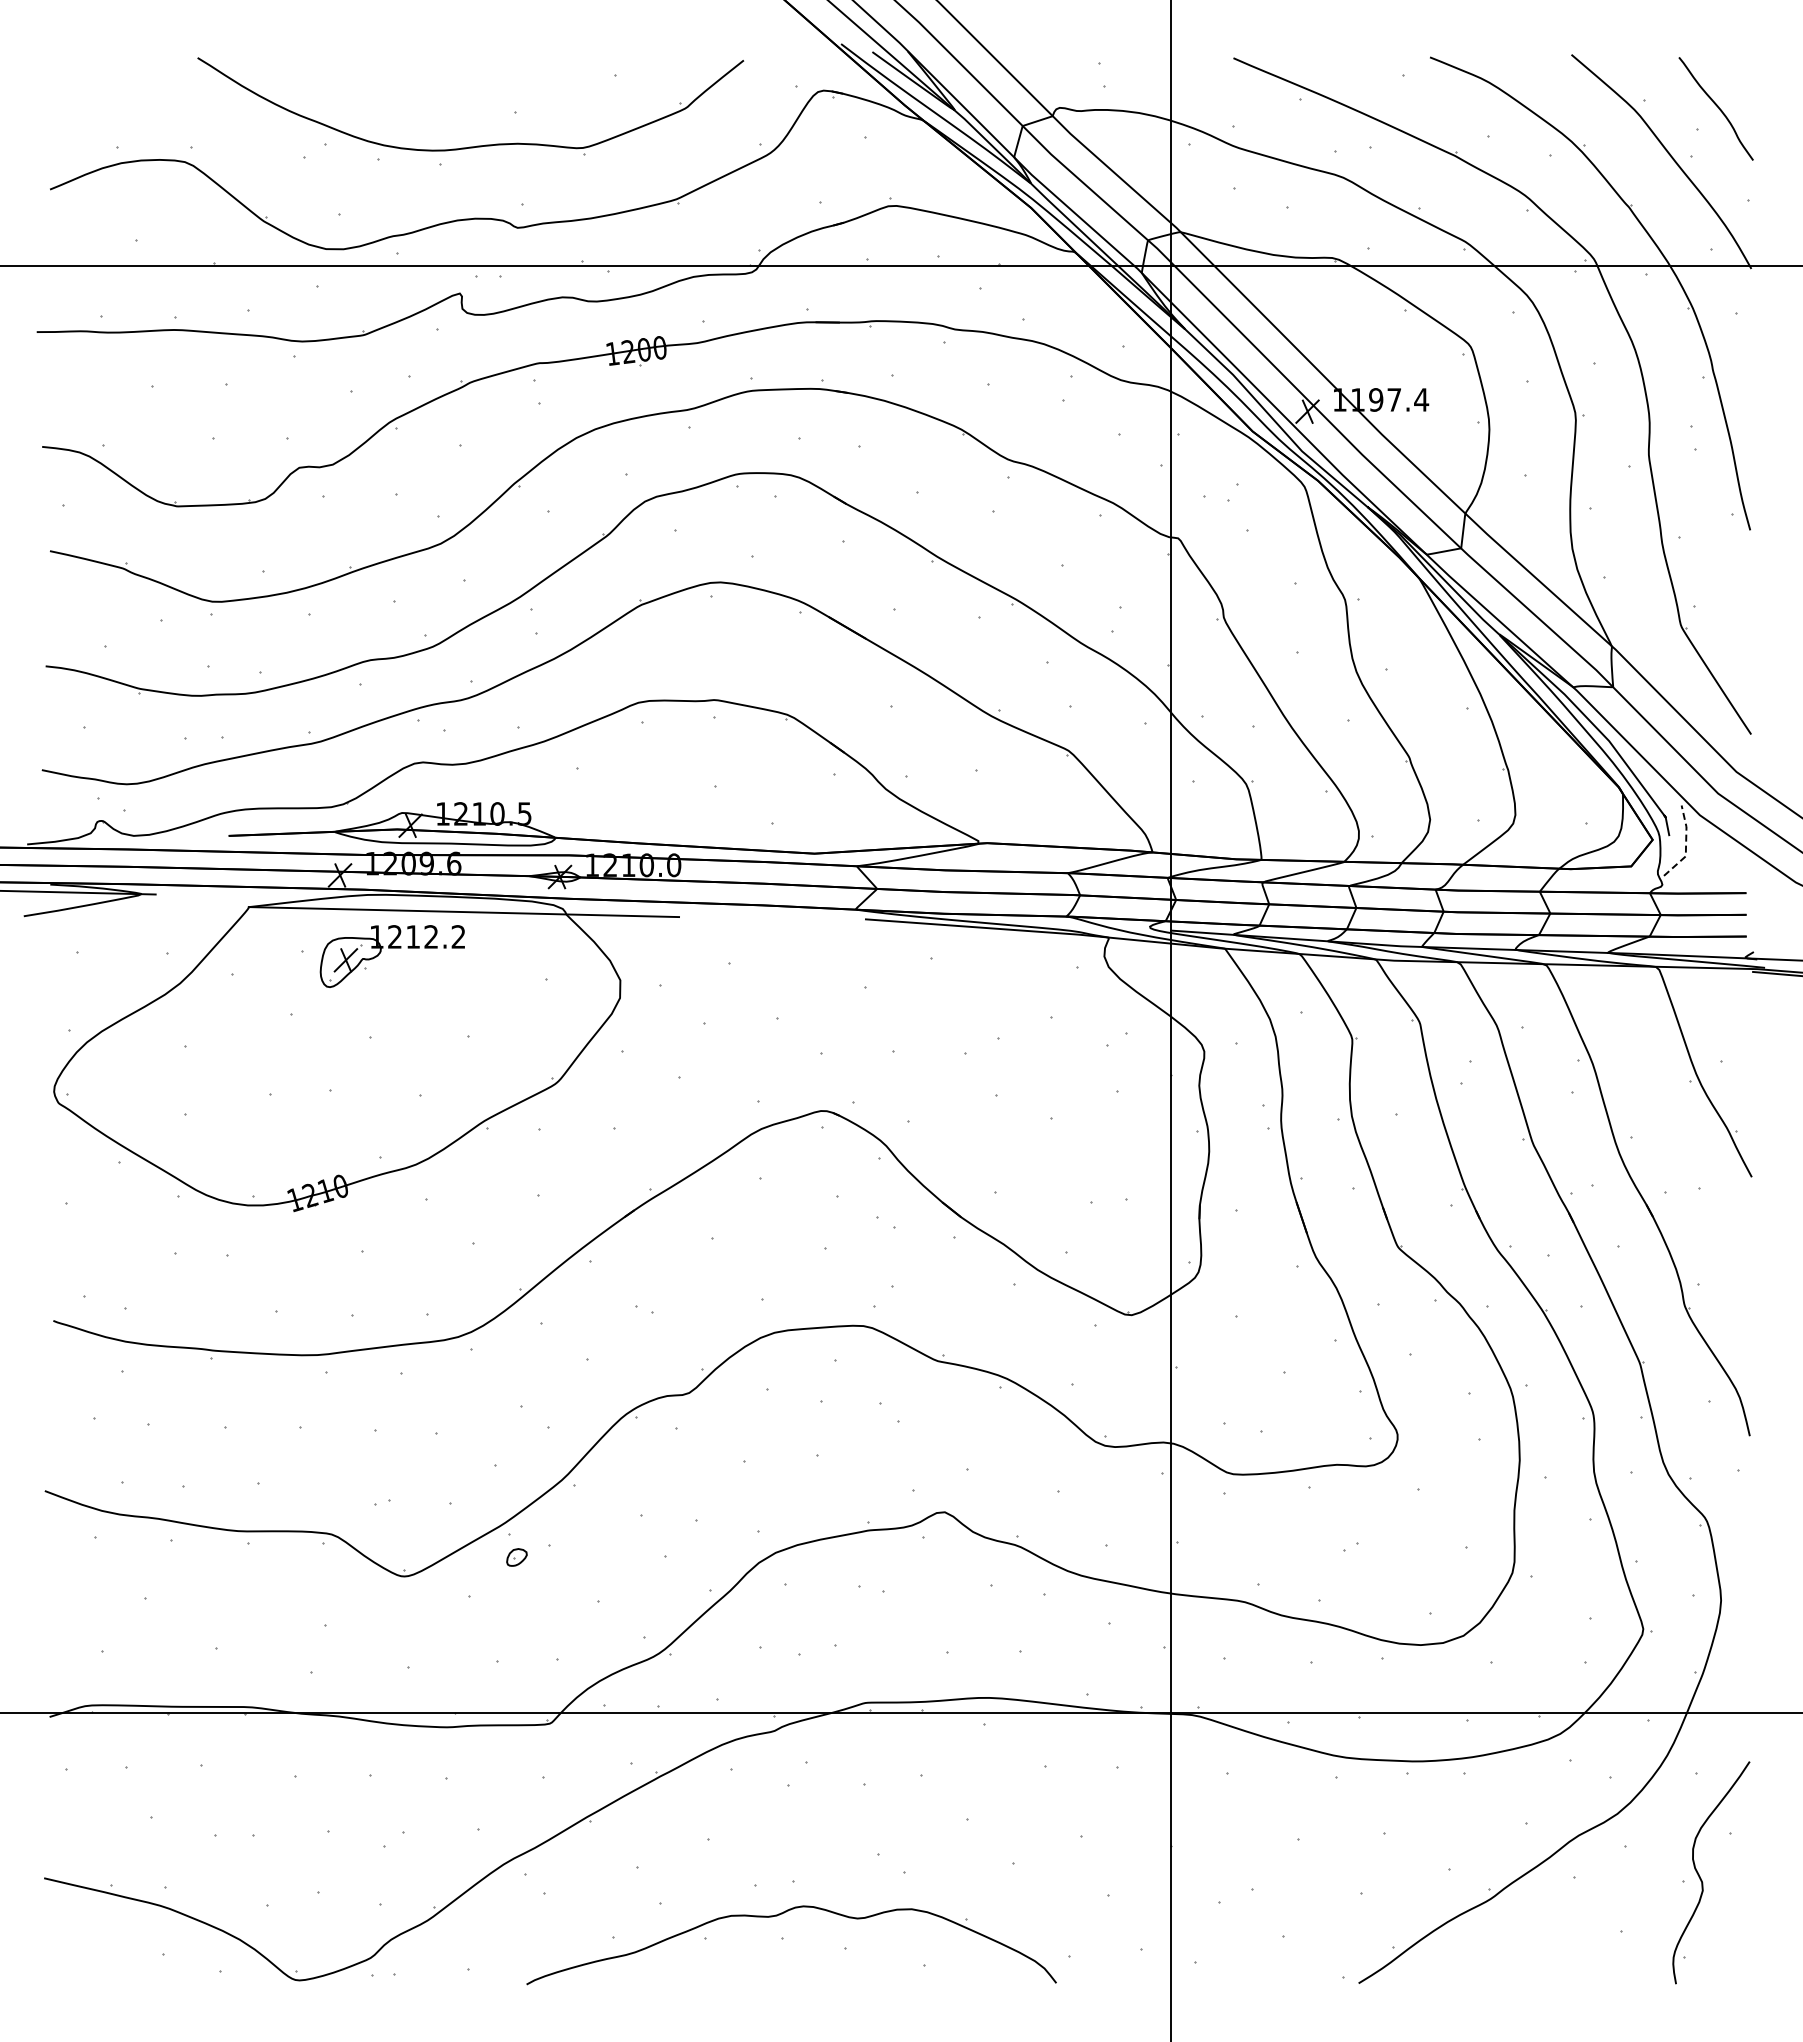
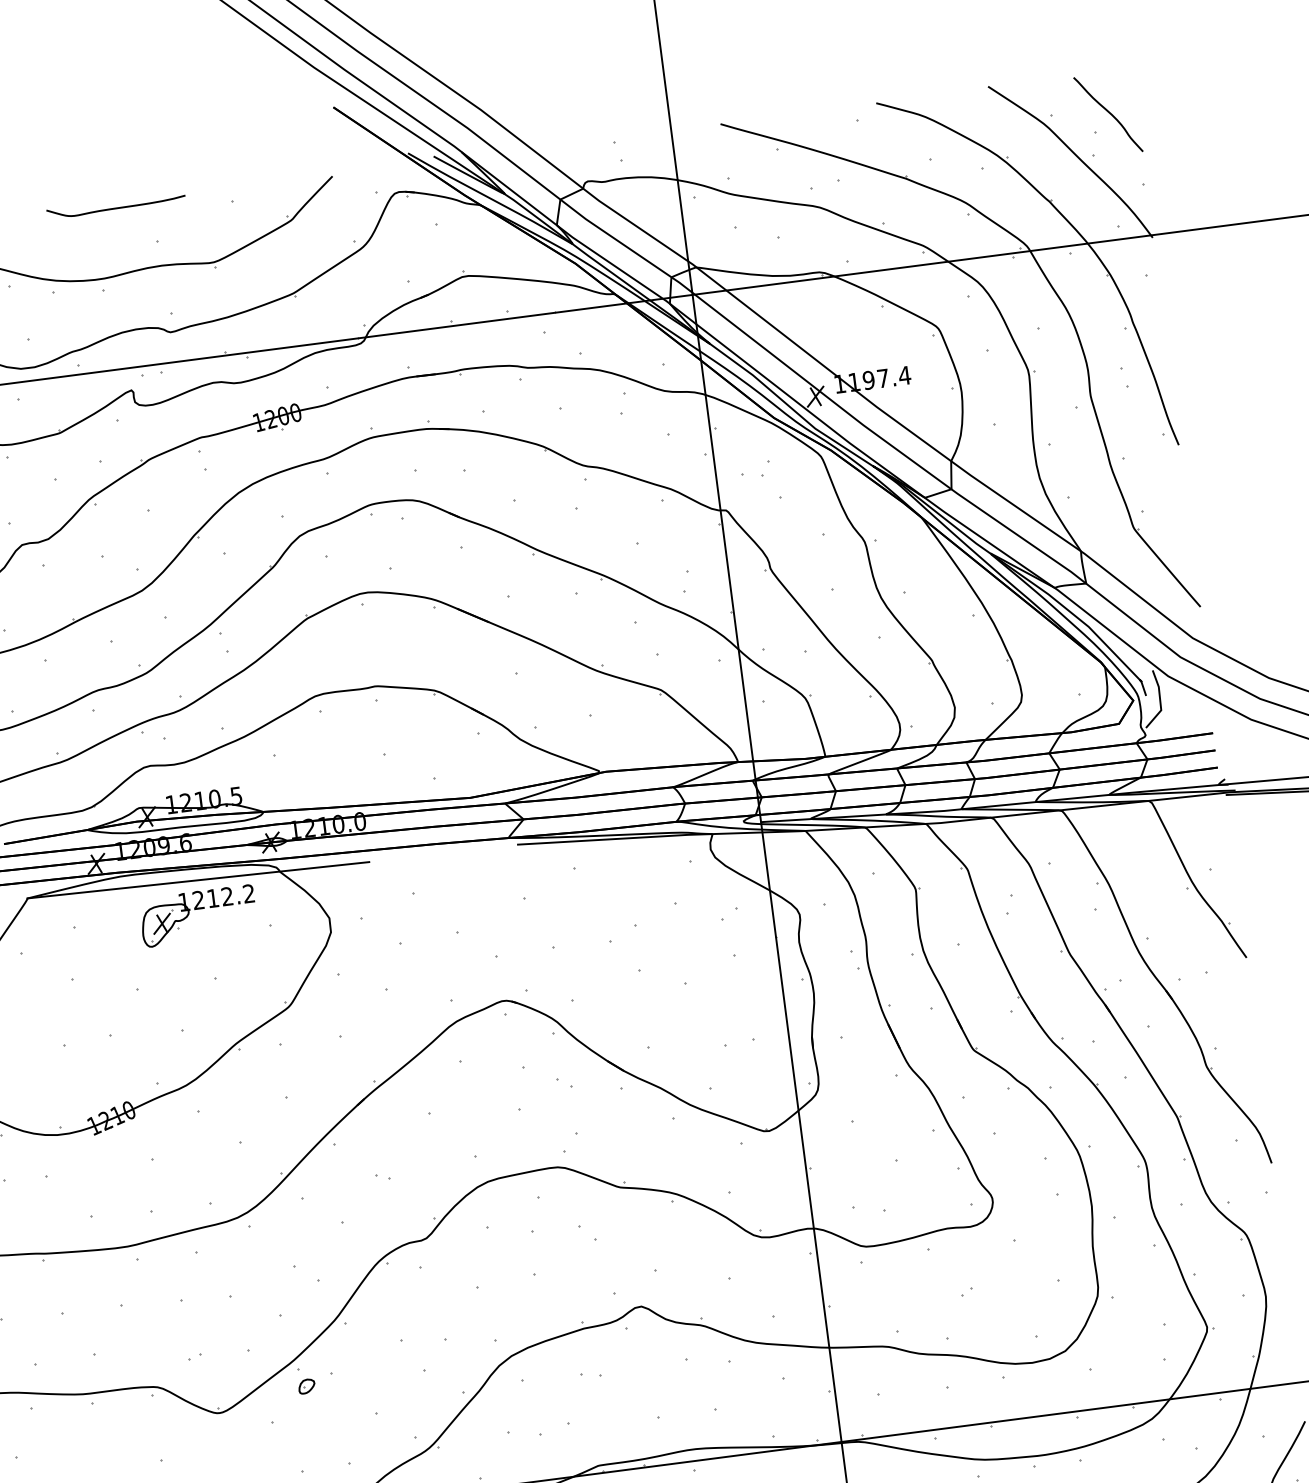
curve: (470, 64) -> (116, 207), added
line: (1686, 844) -> (1160, 700), dashed -> solid
part: (391, 948) -> (197, 909), moved

